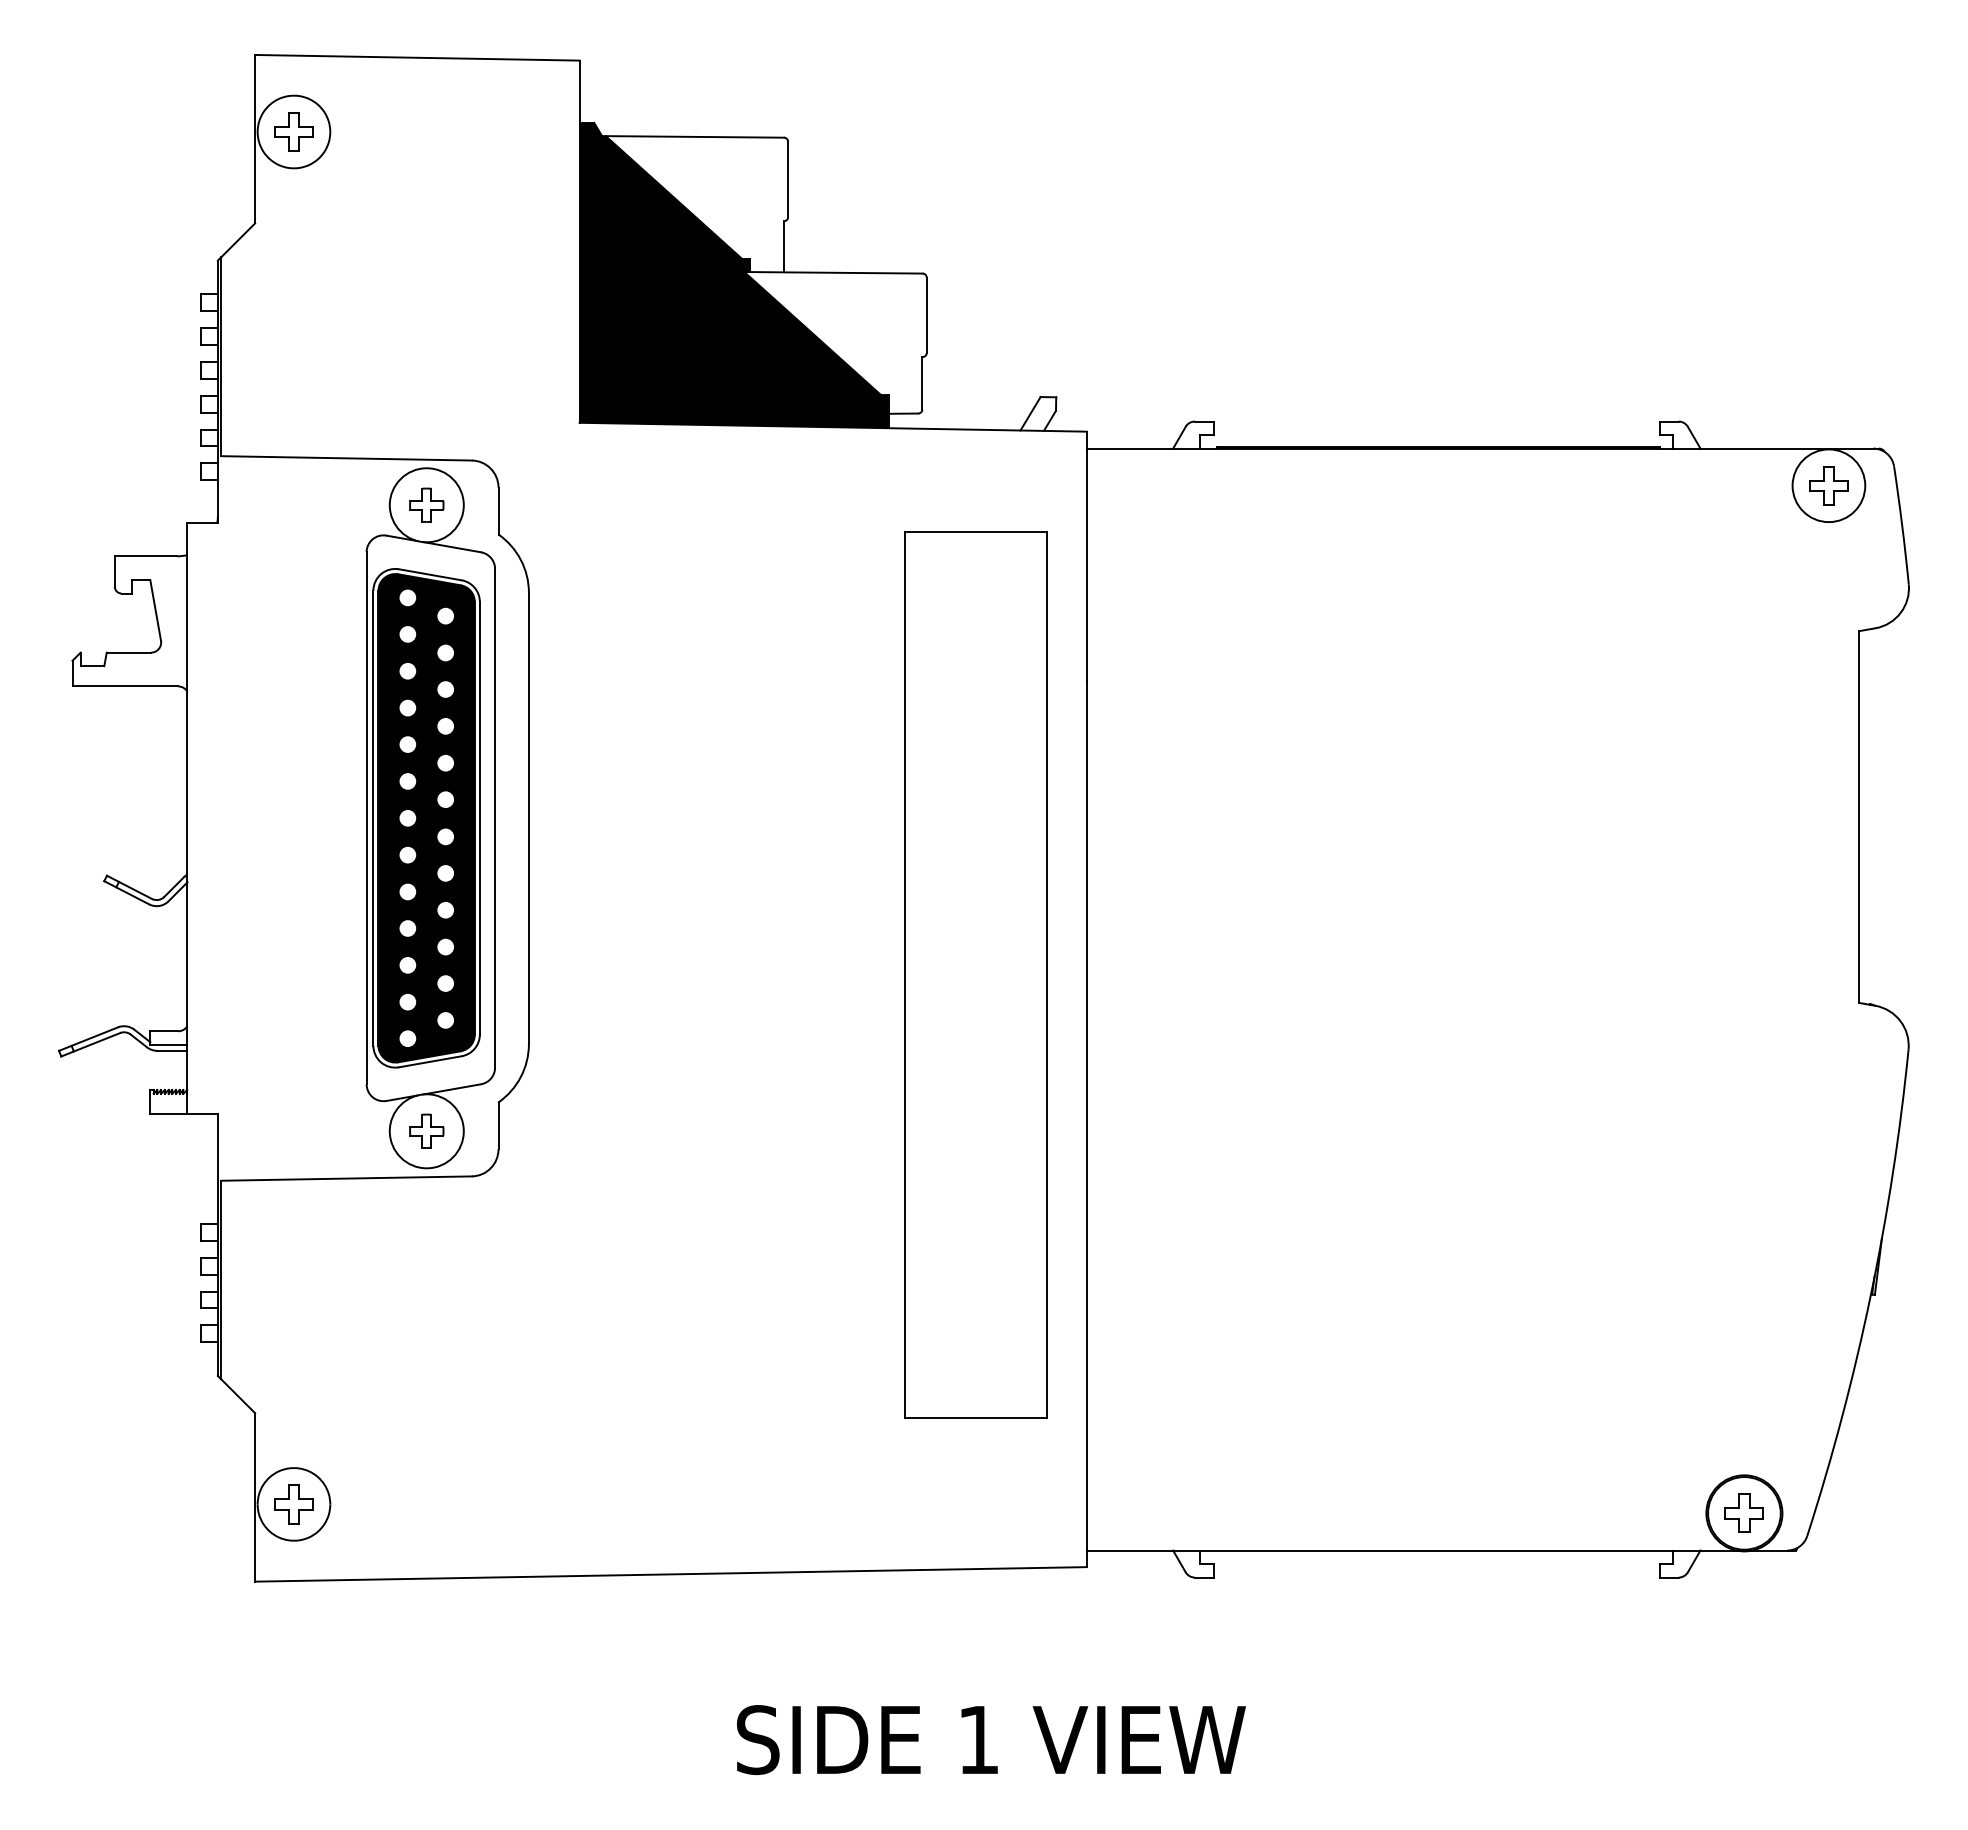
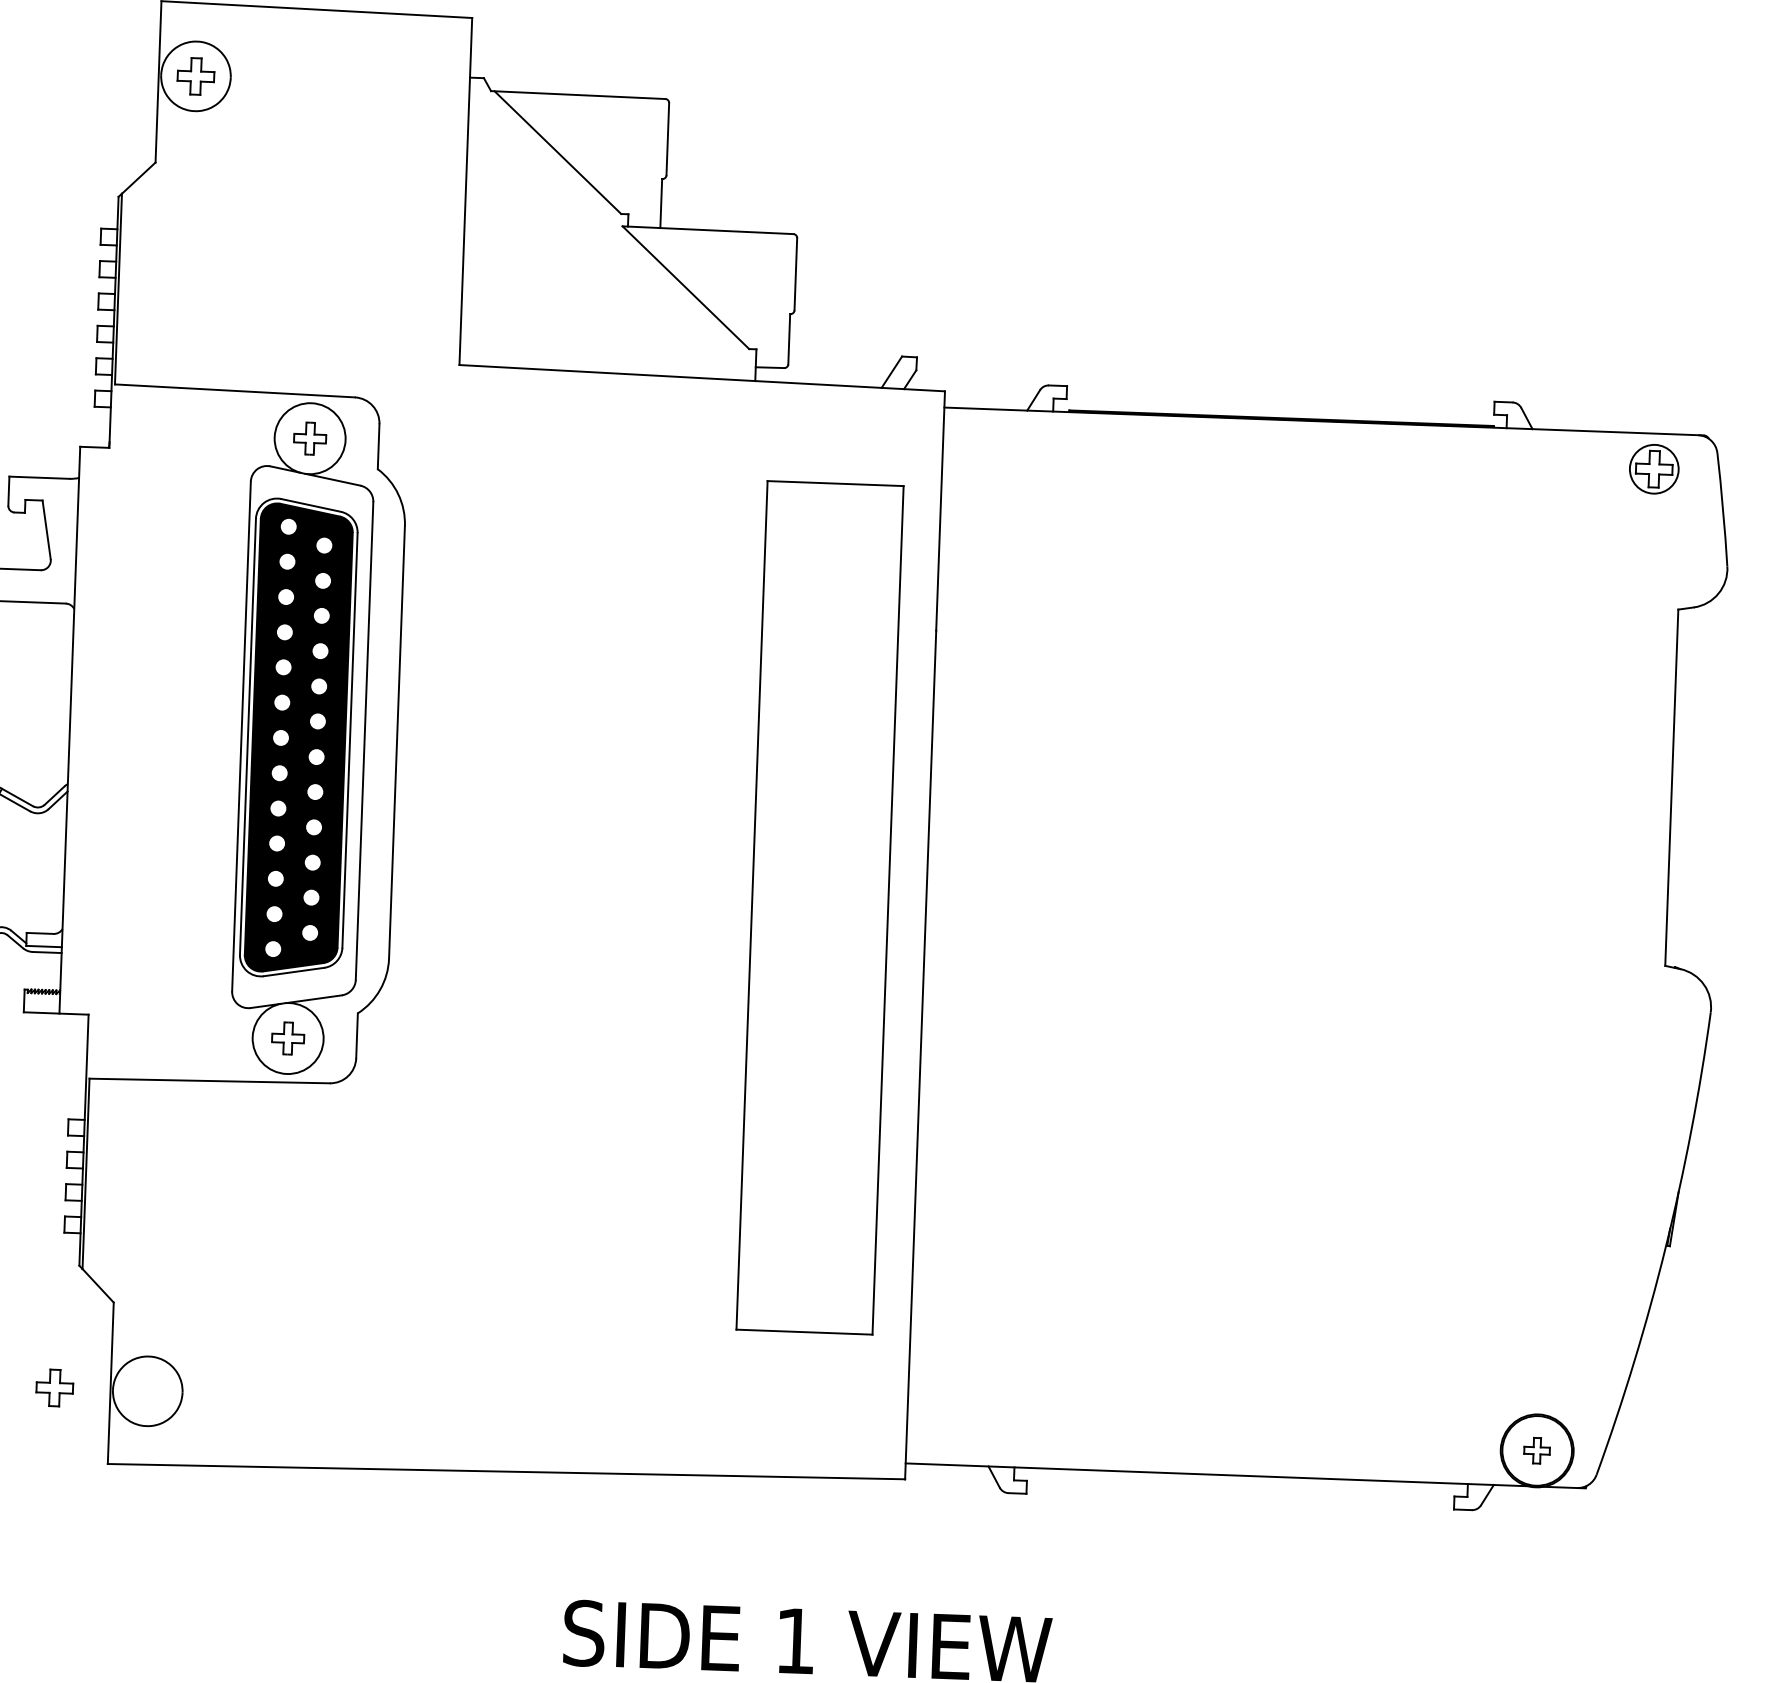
fill: (733, 275) -> (612, 229), removed
circle: (1828, 485) -> (1653, 468), size x0.7
part: (293, 1504) -> (54, 1388), moved
part: (1743, 1512) -> (1536, 1450), size x0.7

